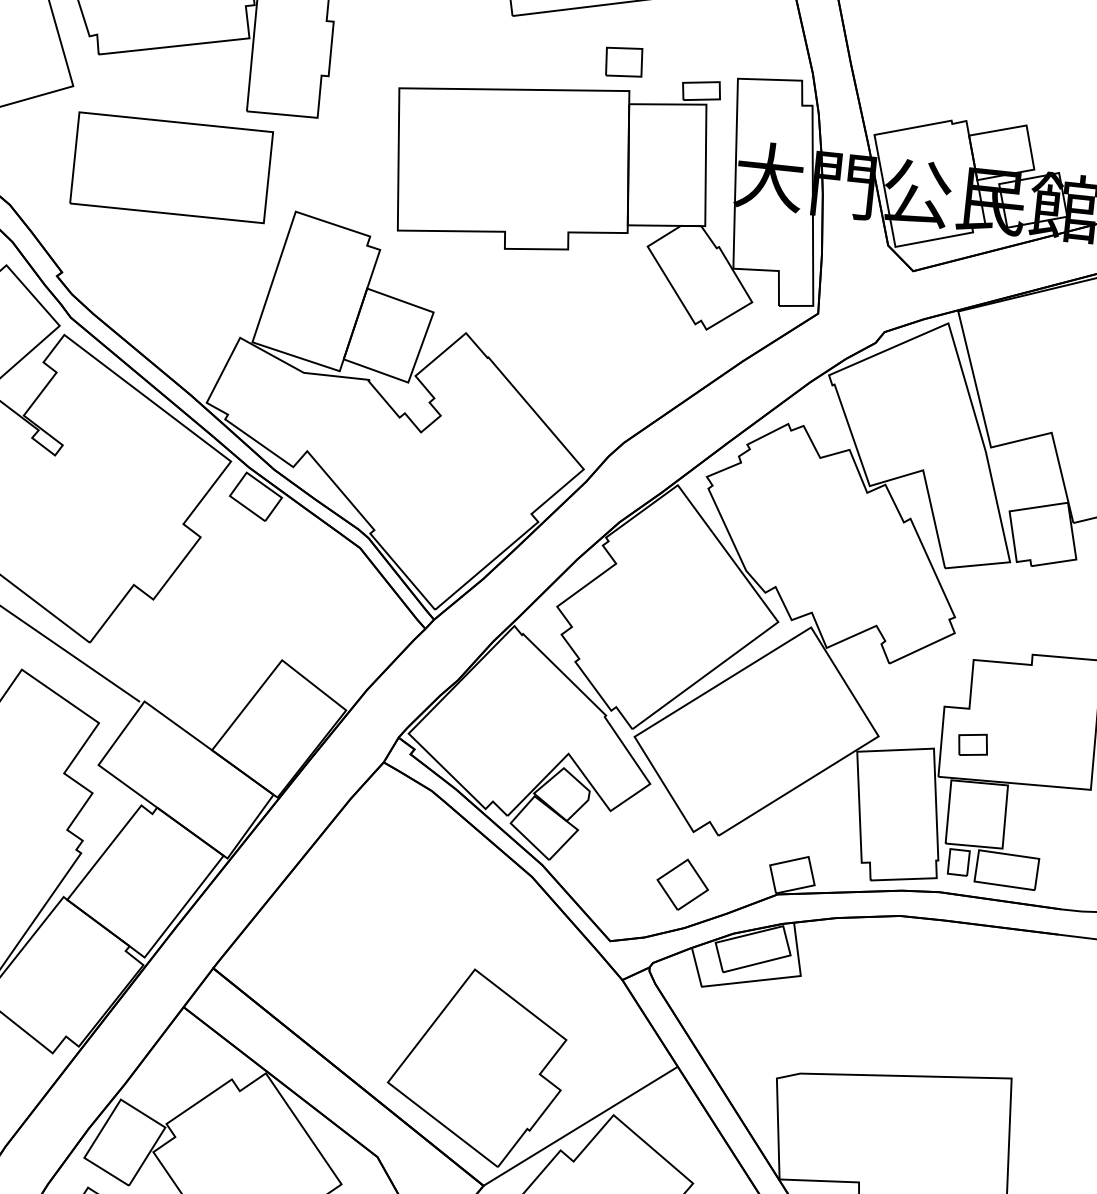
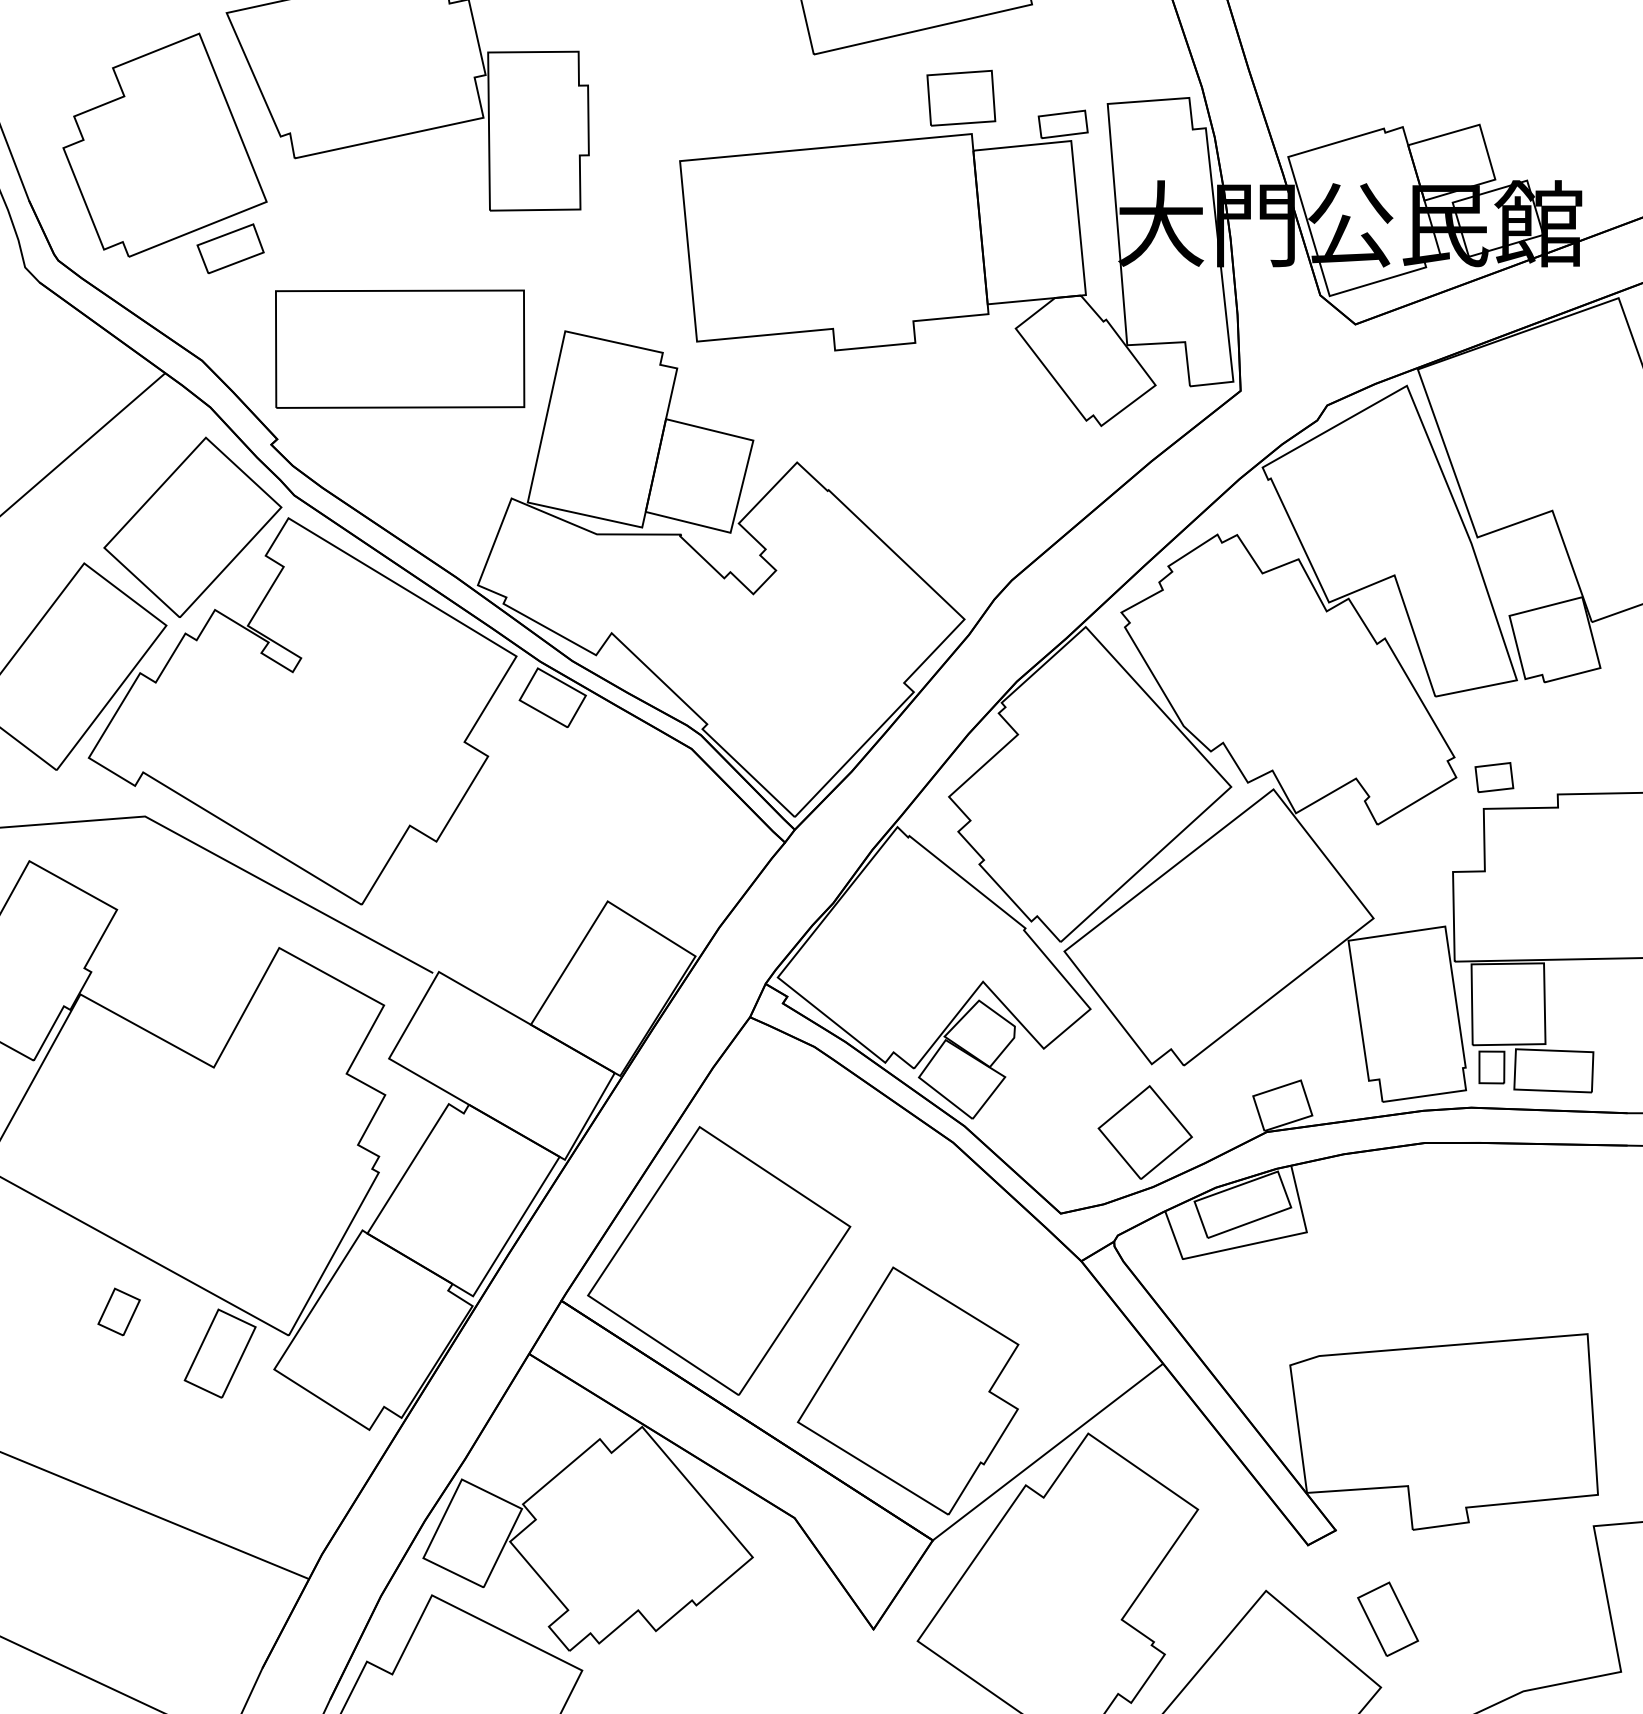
part: (624, 61) -> (961, 97), size x1.43
part: (41, 119) -> (230, 248), added
part: (171, 167) -> (400, 348), moved
part: (973, 744) -> (1494, 777), moved
part: (682, 884) -> (1144, 1132), size x1.43
part: (339, 949) -> (719, 1260), added

